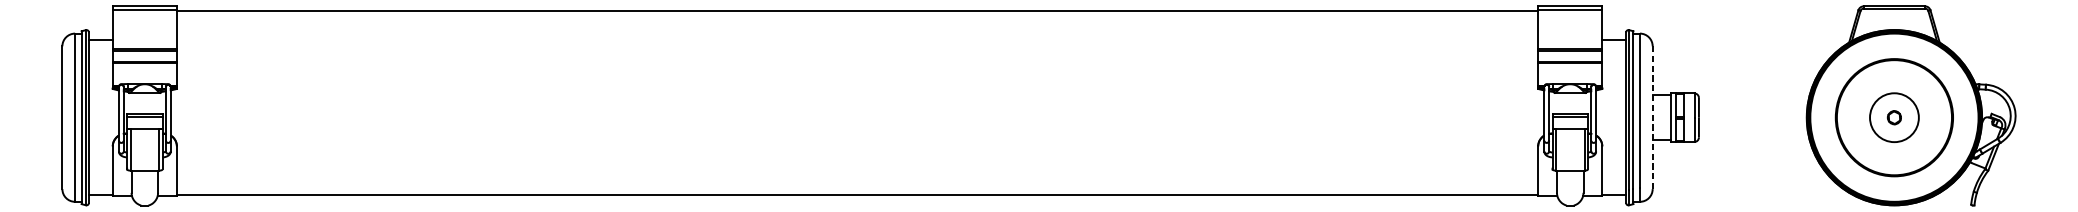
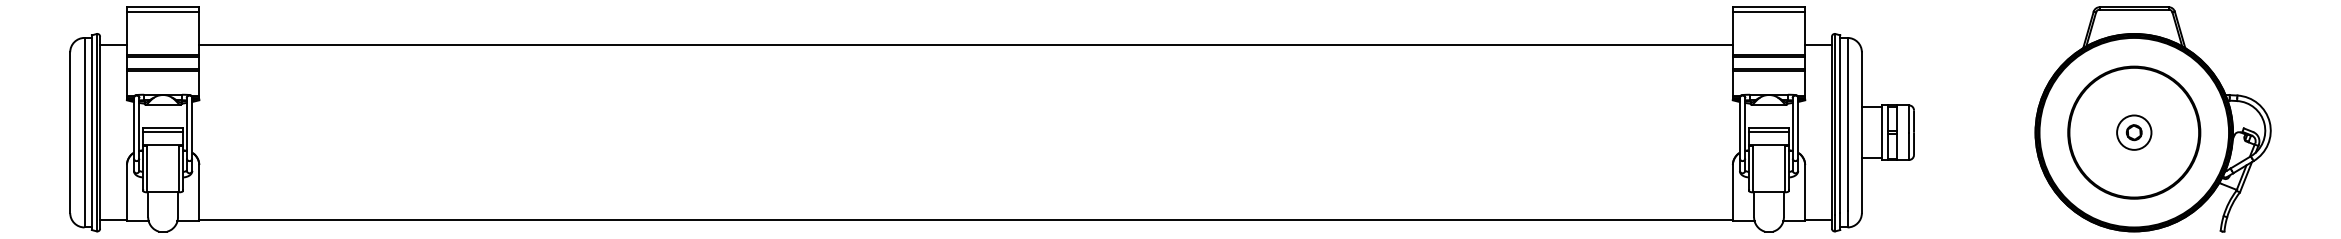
line: (857, 11) -> (965, 45), moved
line: (1652, 117) -> (1861, 132), dashed -> solid
circle: (1894, 117) -> (2134, 132), size x0.62

